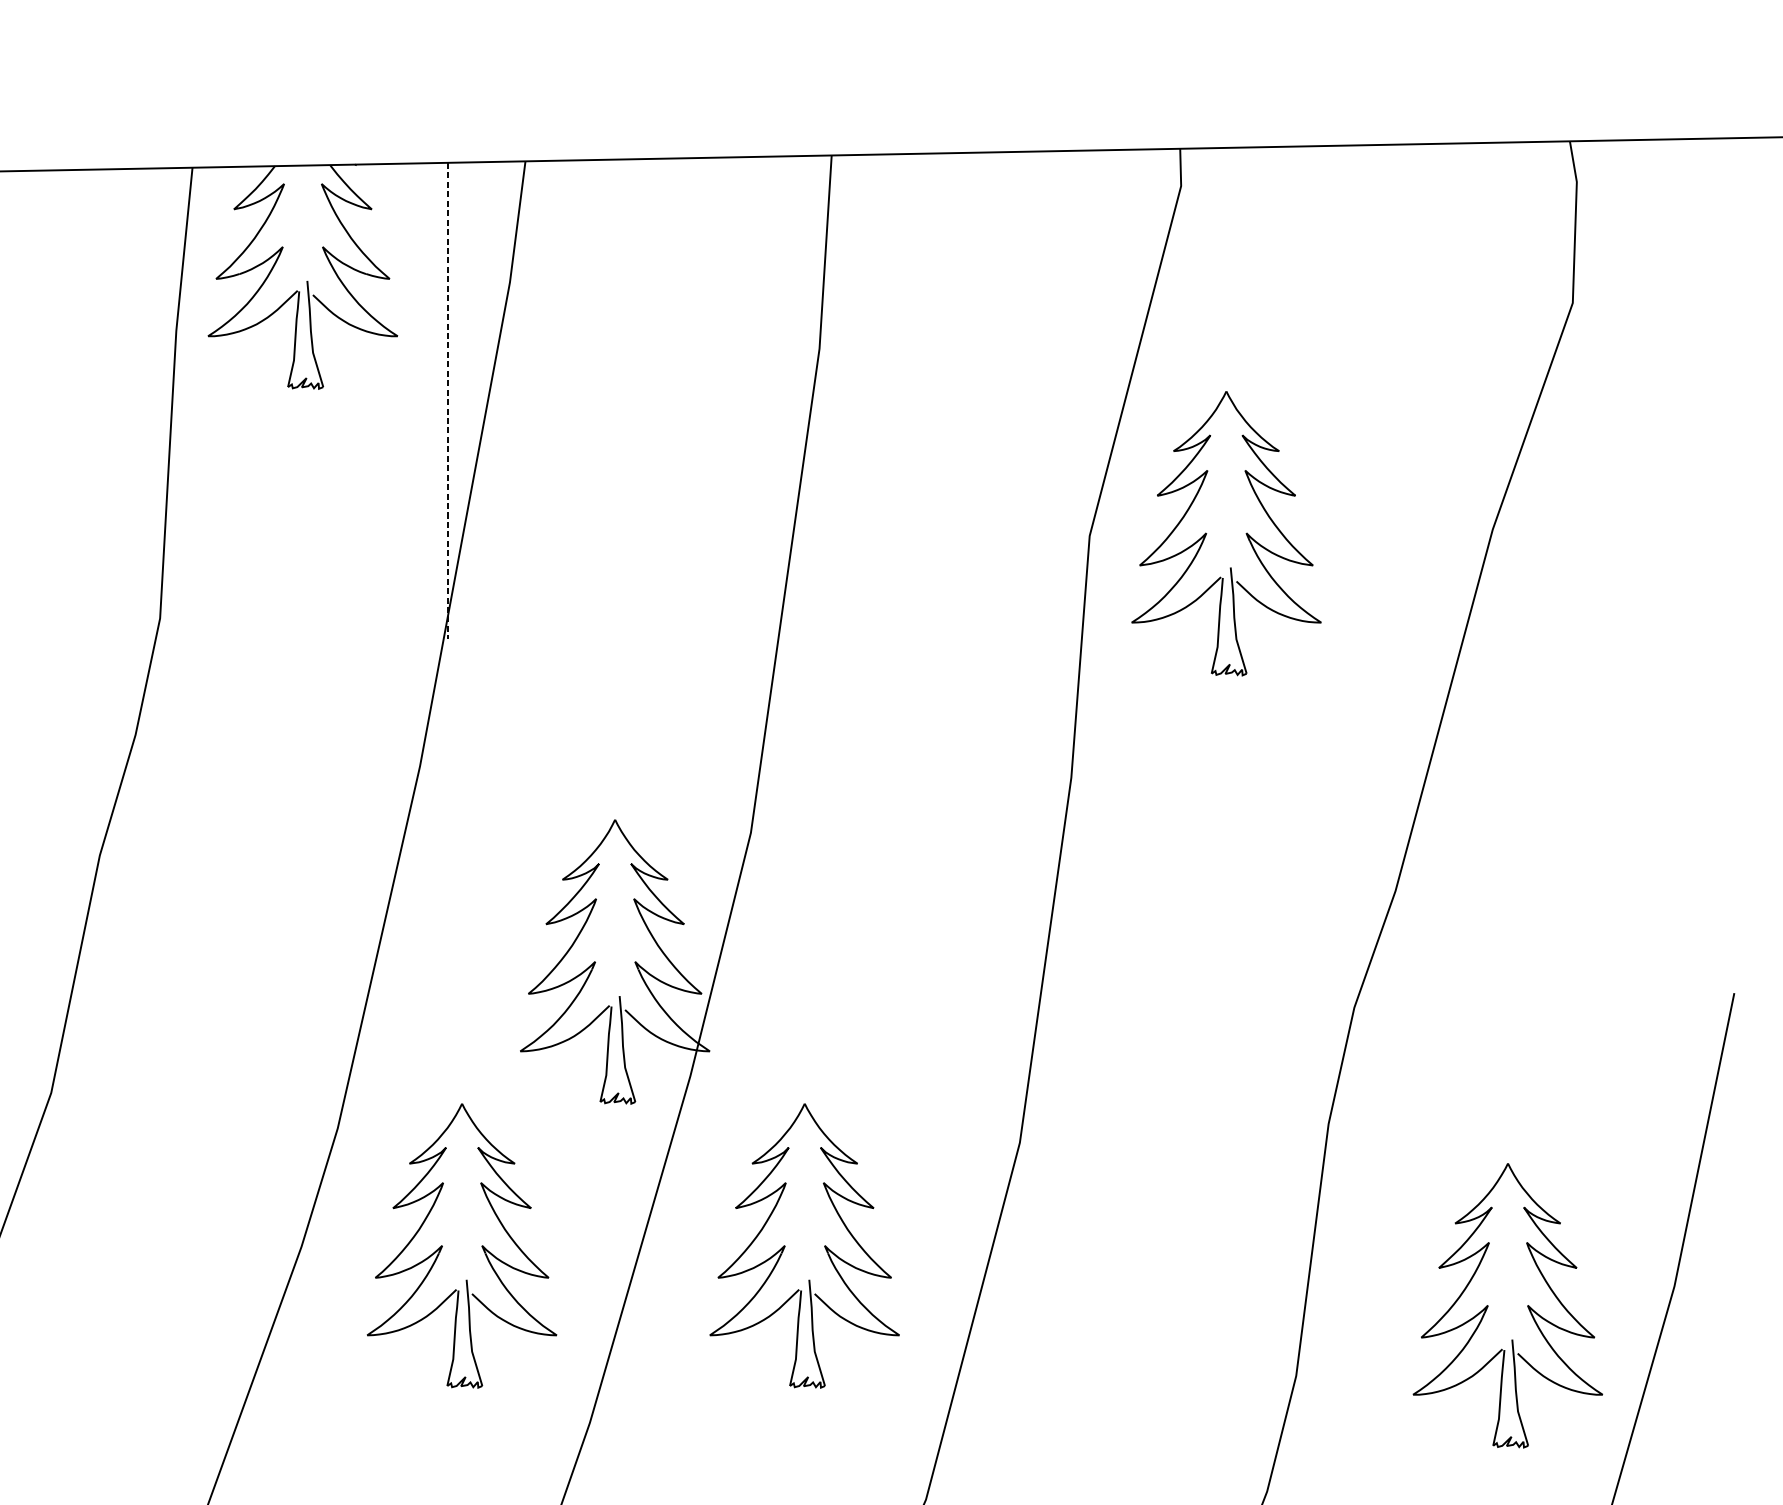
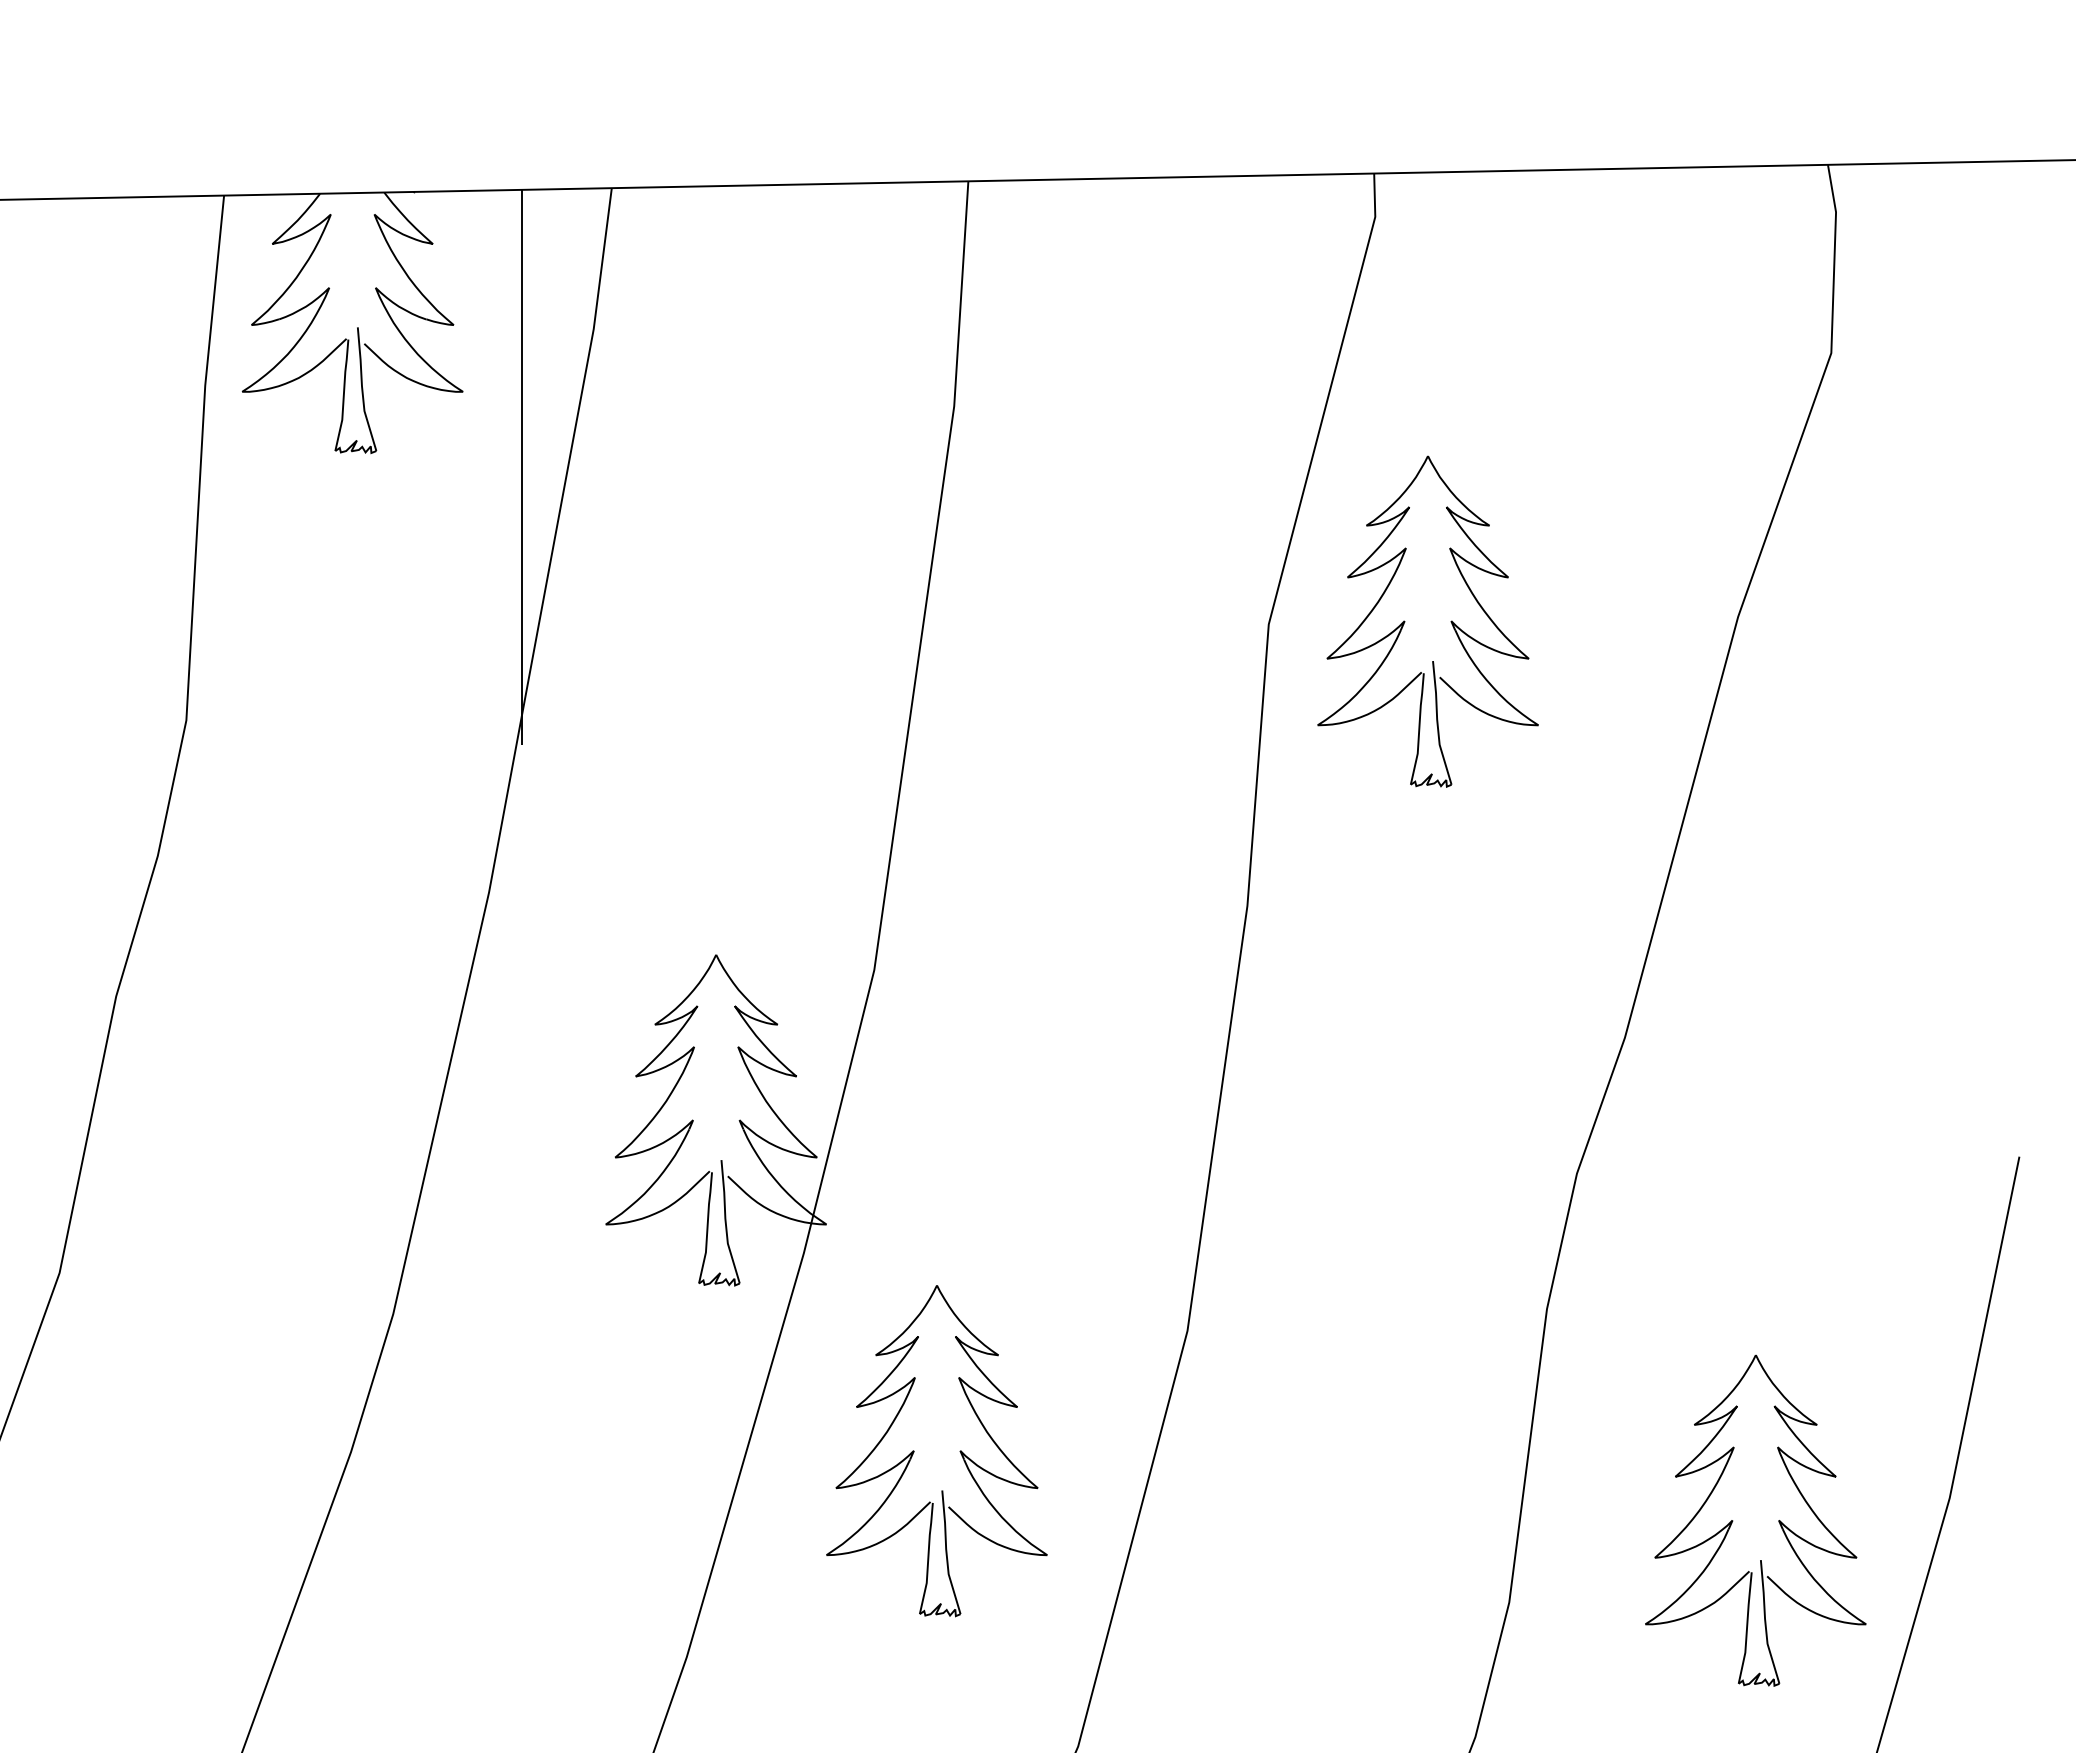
line: (448, 401) -> (522, 467), dashed -> solid
part: (442, 1246) -> (515, 1451), removed

